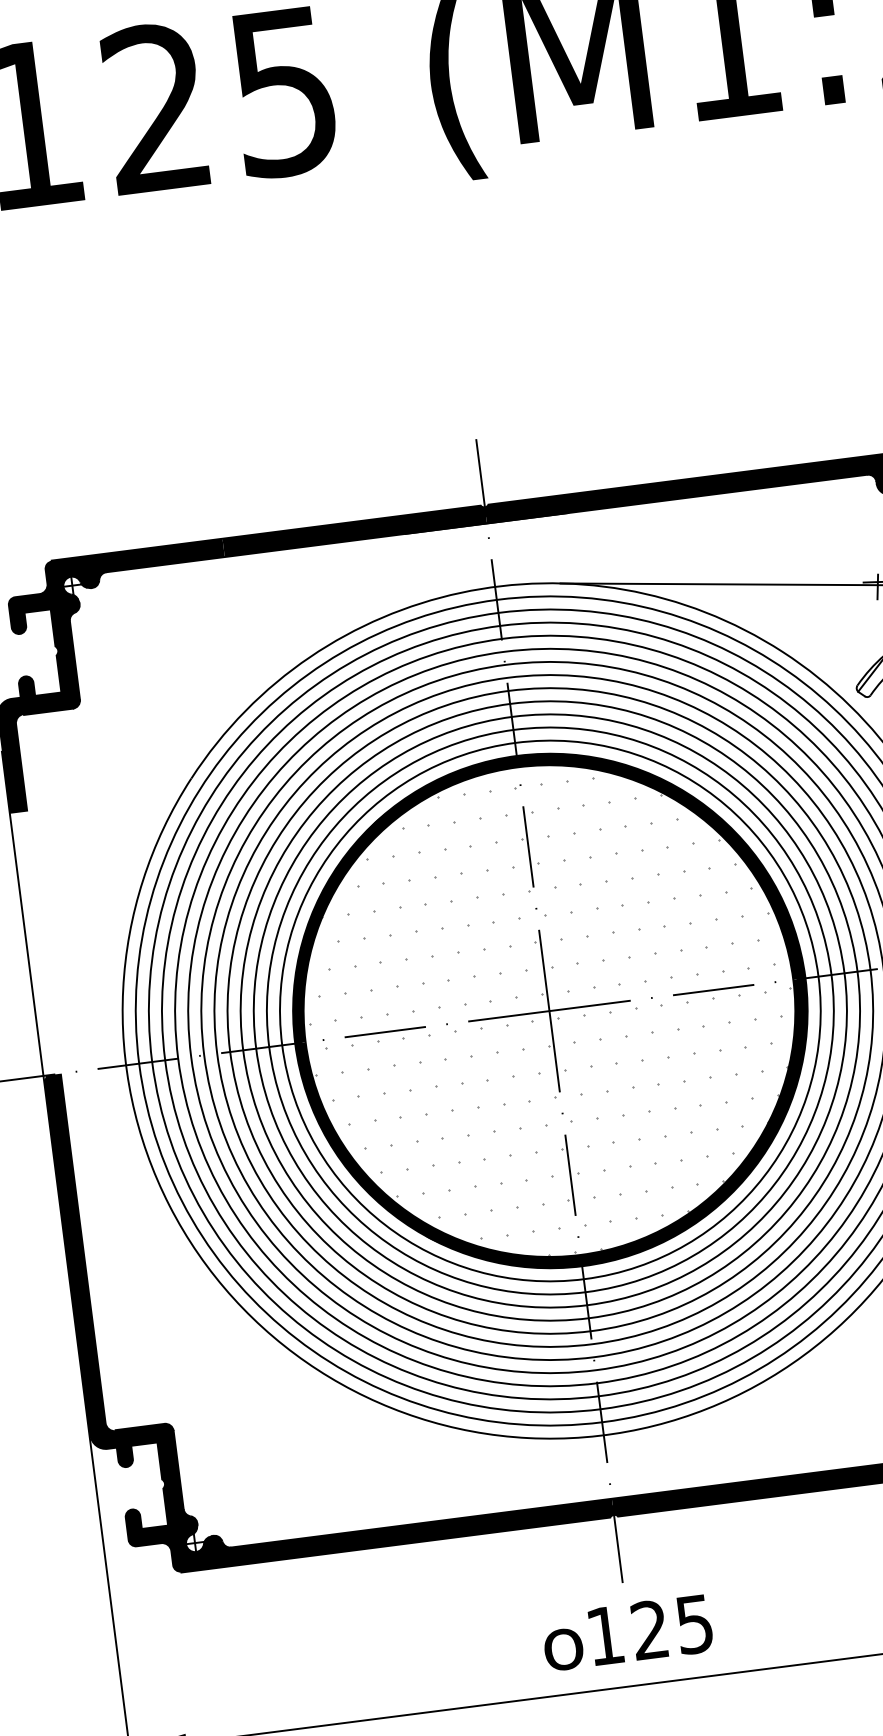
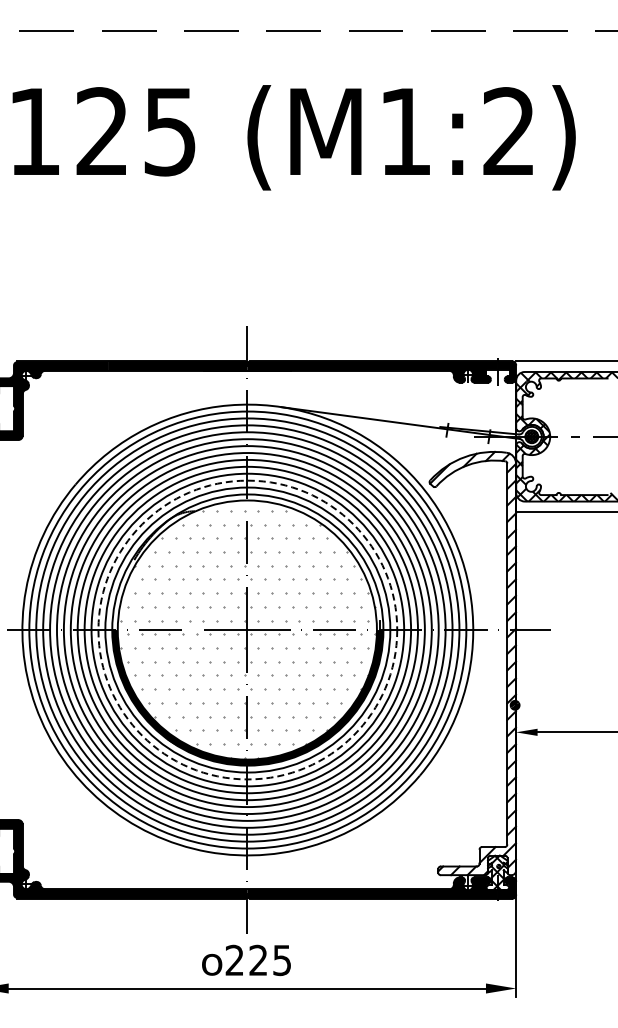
fill: (533, 883) -> (247, 562), removed
circle: (549, 1010) -> (247, 629), solid -> dashed
text: (604, 1634) -> (234, 959), 125 -> 225

